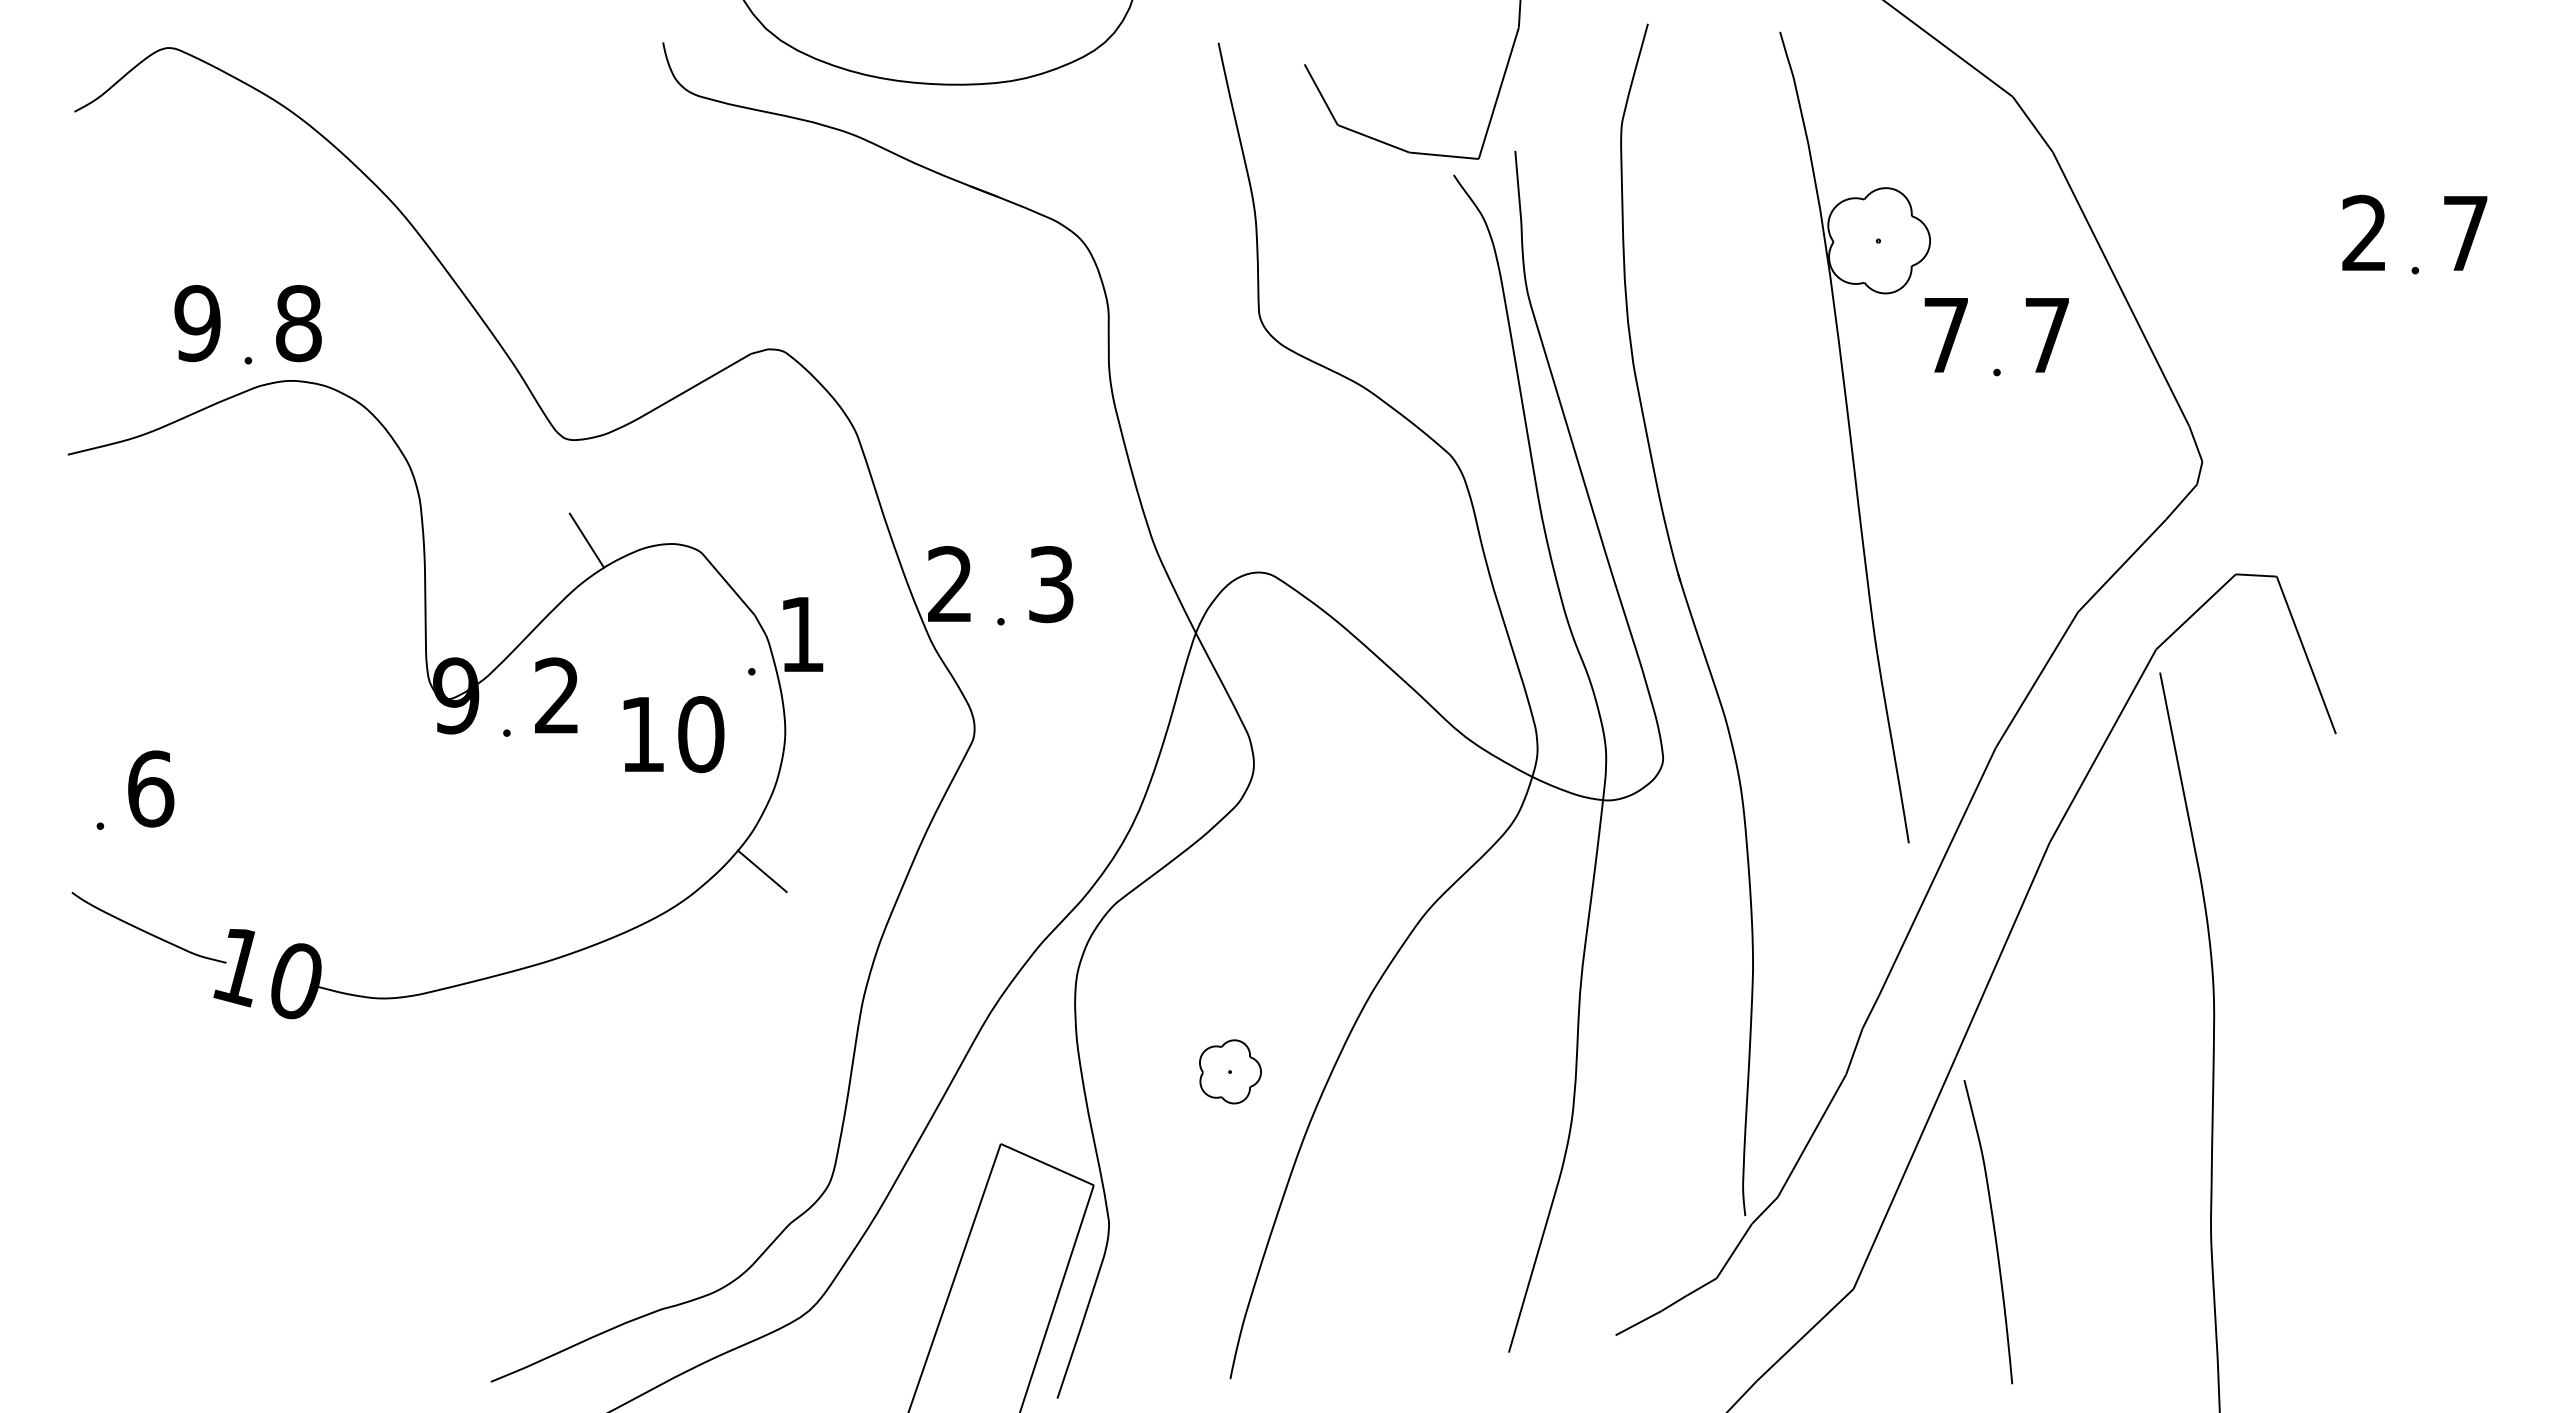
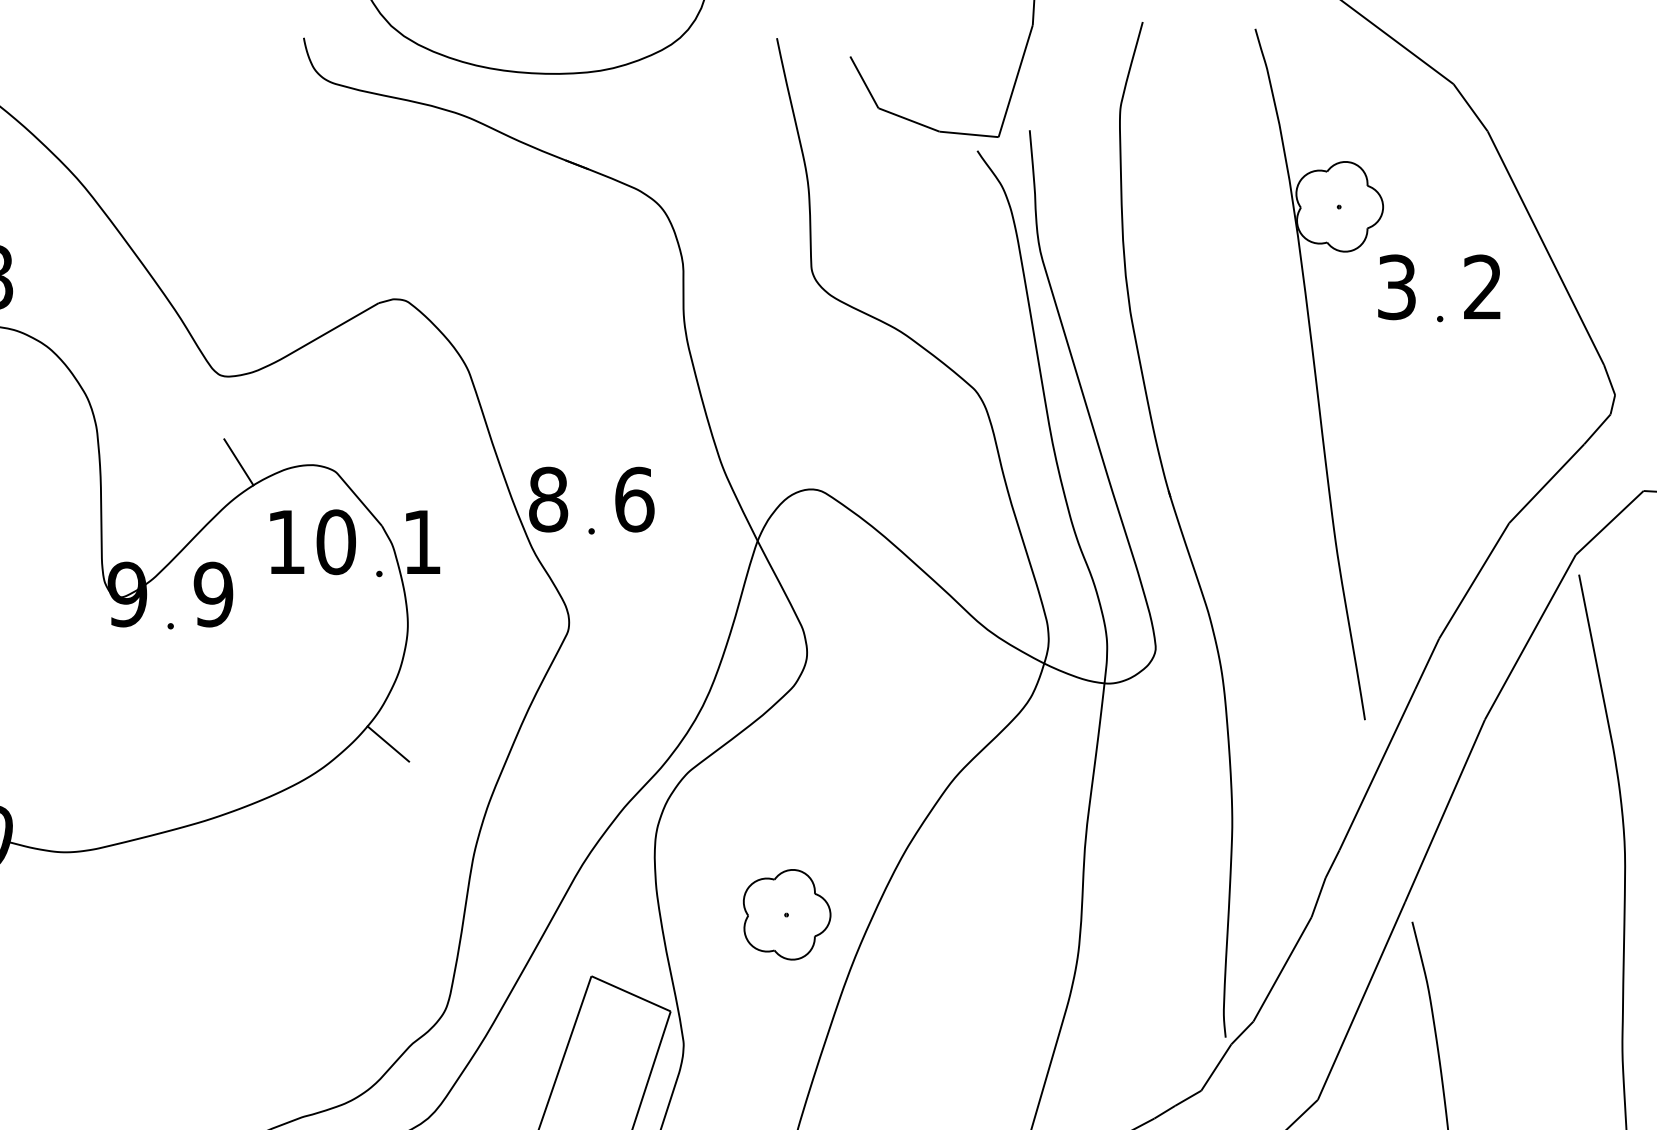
text: (1946, 334) -> (1397, 286), 7 -> 3
text: (2046, 334) -> (1482, 286), 7 -> 2
text: (950, 584) -> (548, 499), 2 -> 8
text: (1051, 584) -> (634, 499), 3 -> 6
text: (557, 695) -> (213, 594), 2 -> 9
text: (673, 734) -> (312, 542), moved
part: (1230, 1071) -> (787, 914), size x1.67

